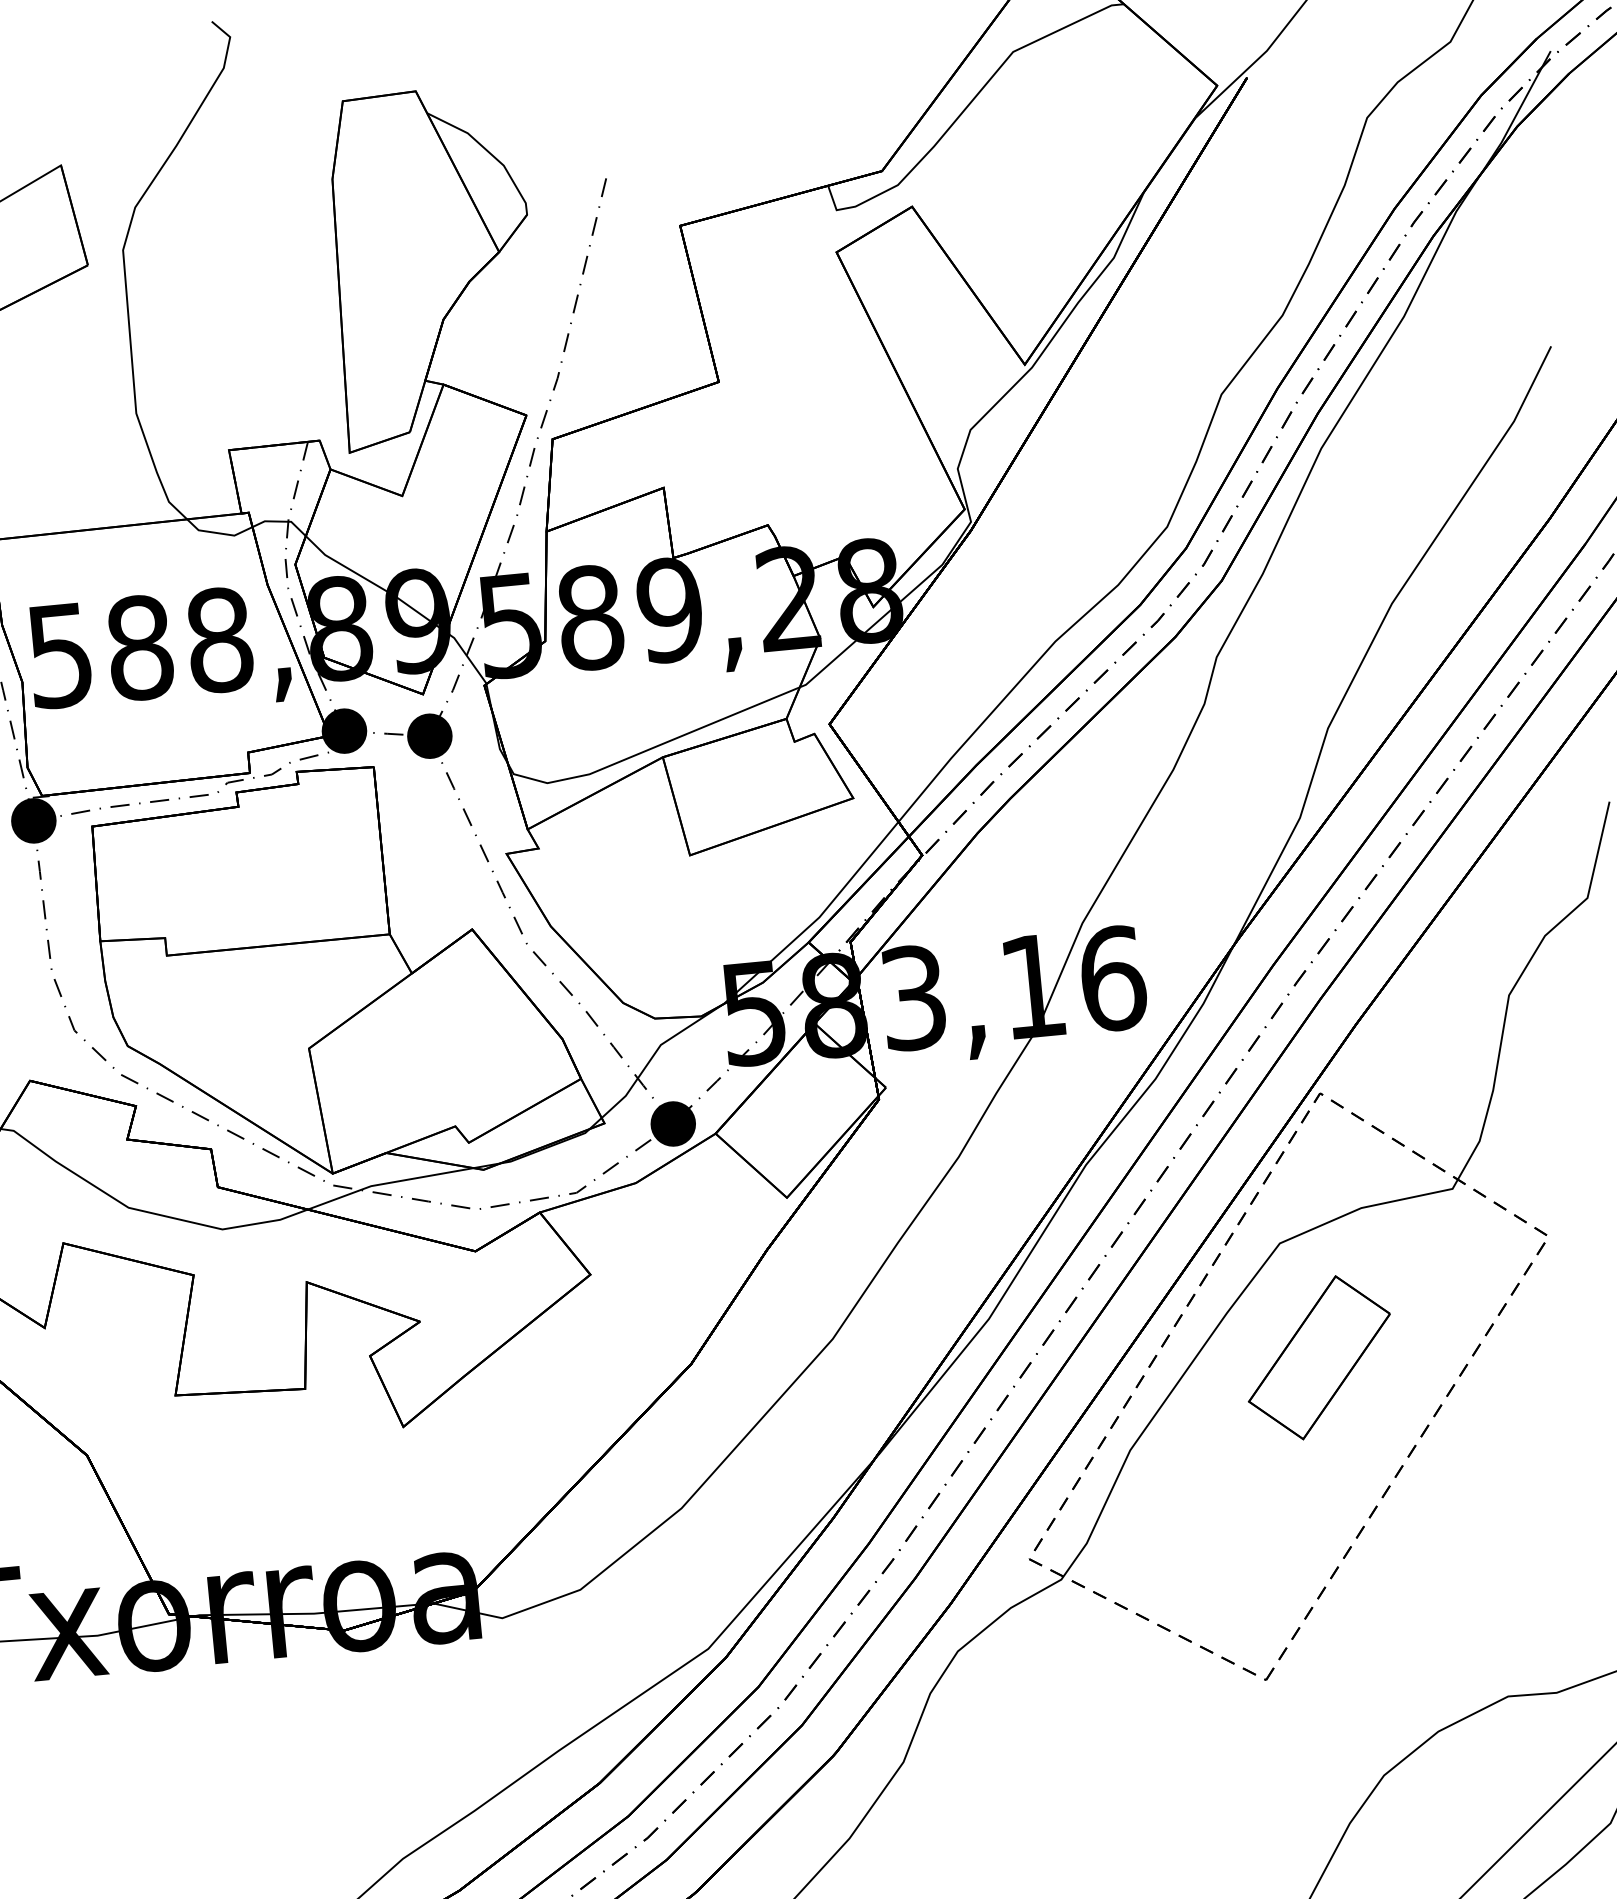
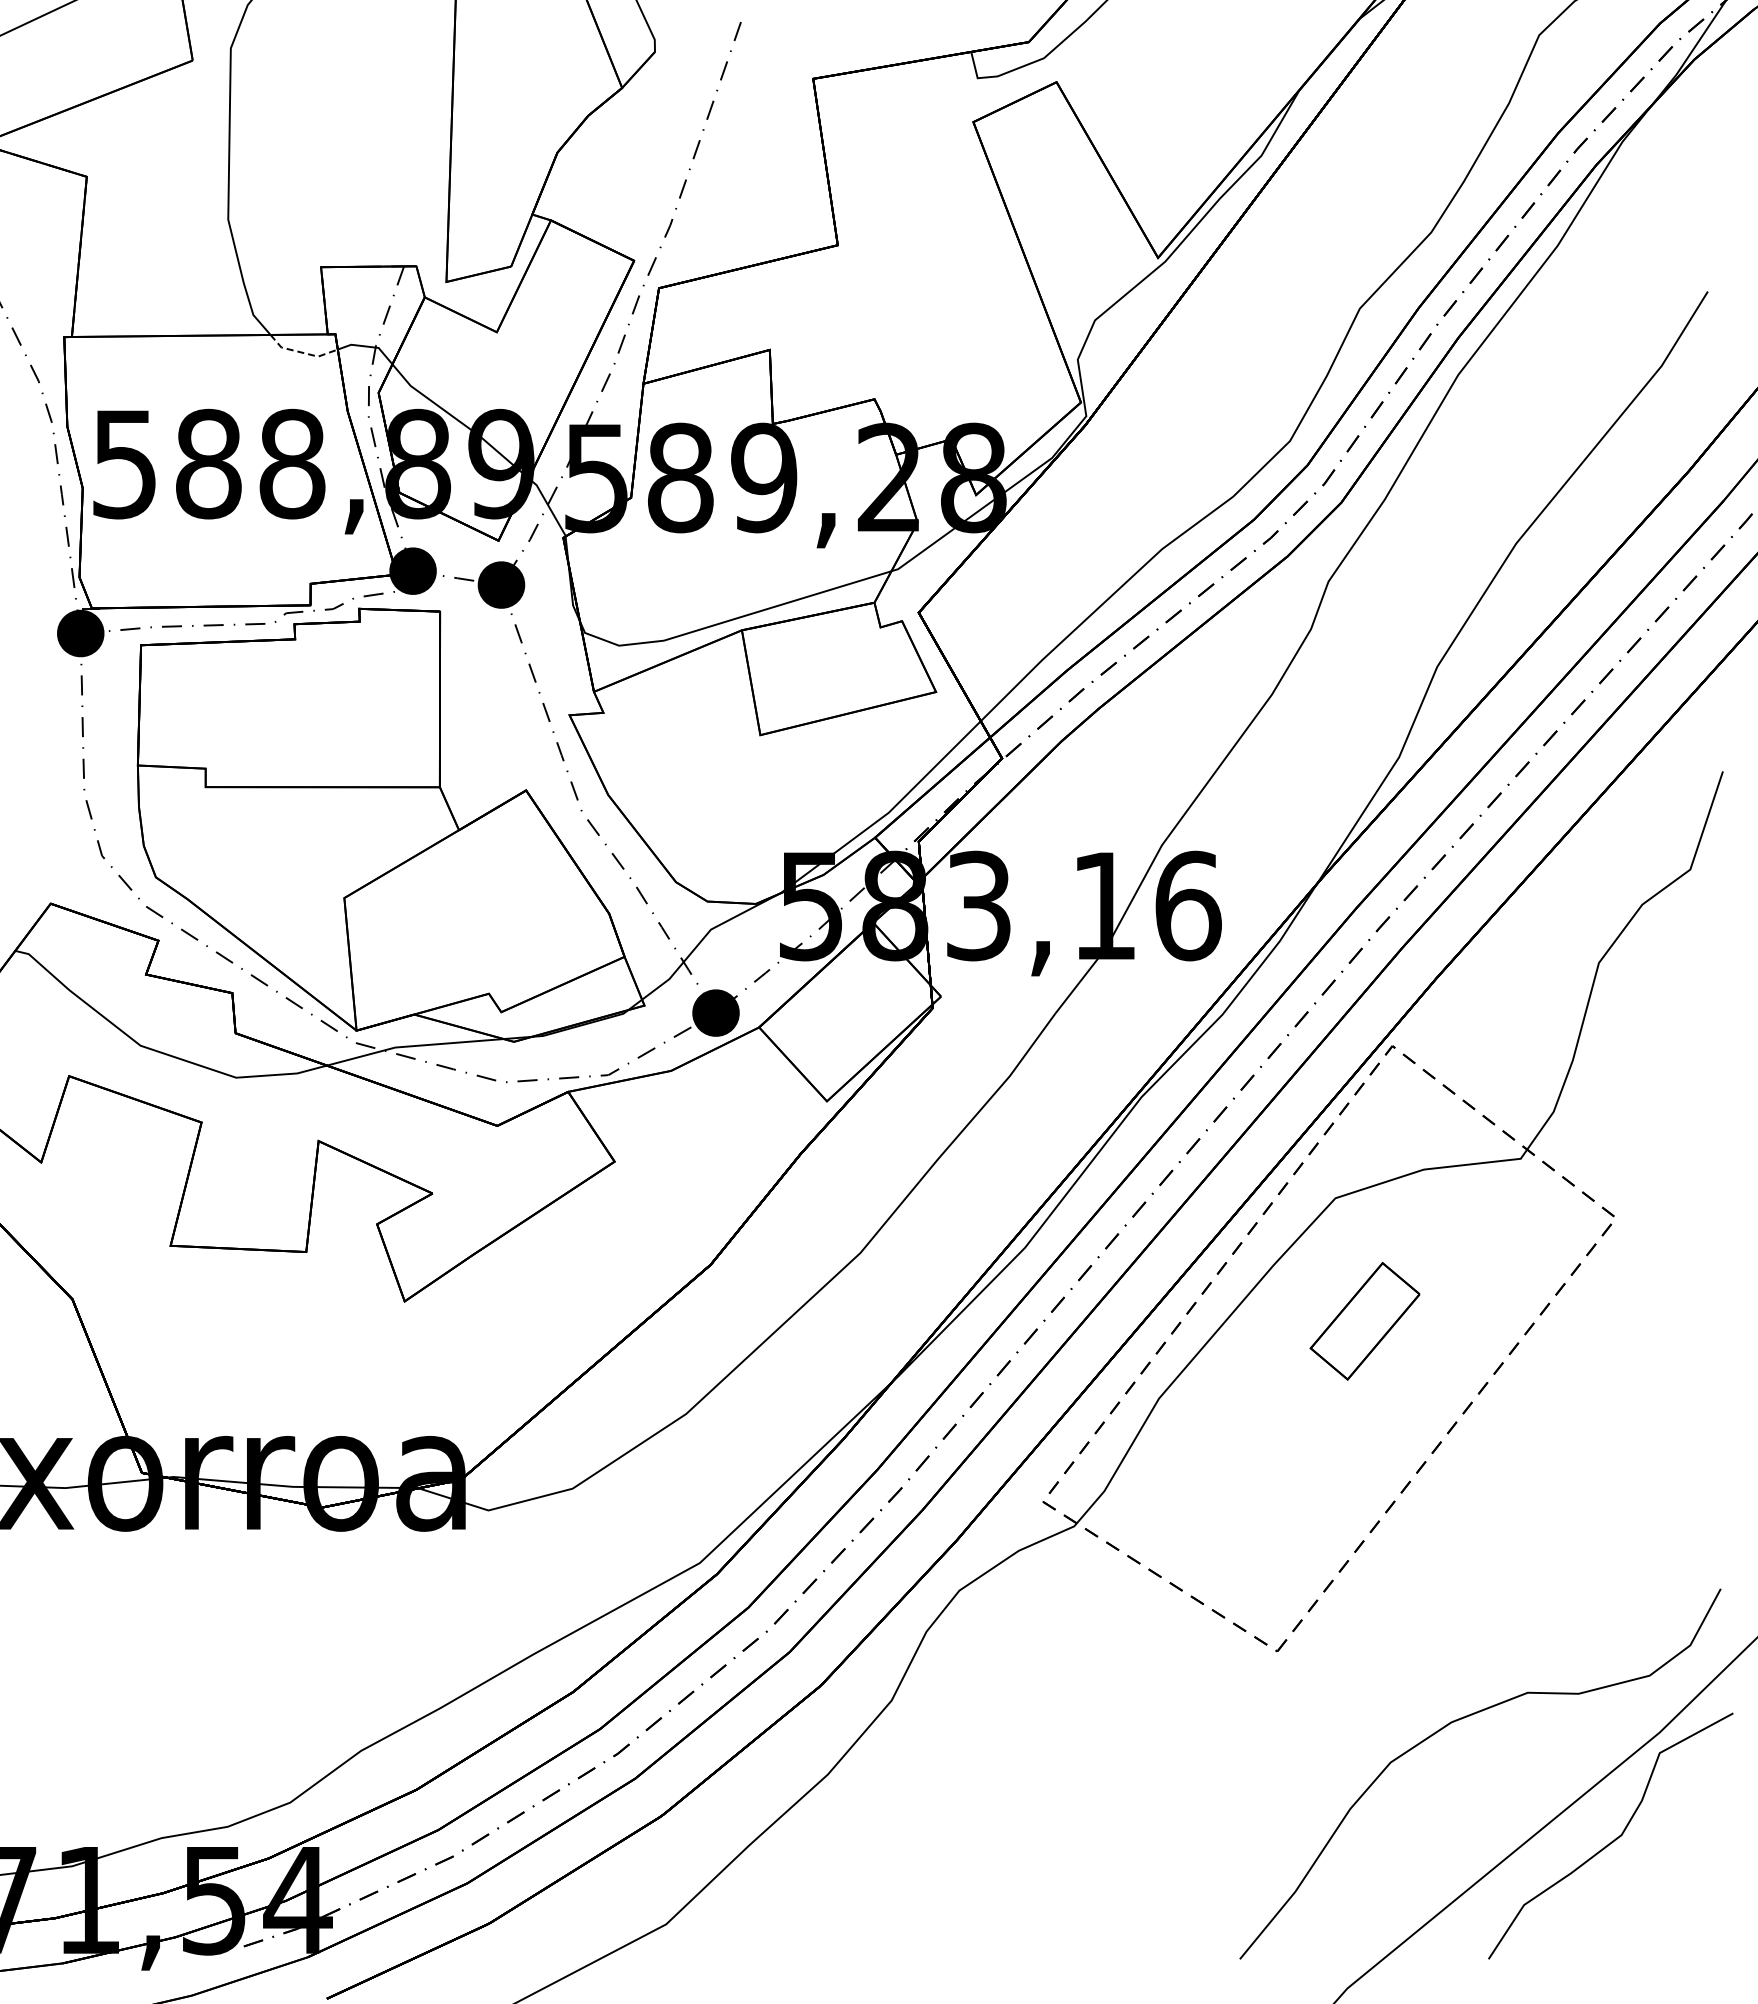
line: (218, 533) -> (301, 352), solid -> dashed
part: (1318, 1358) -> (1364, 1321), size x0.7

